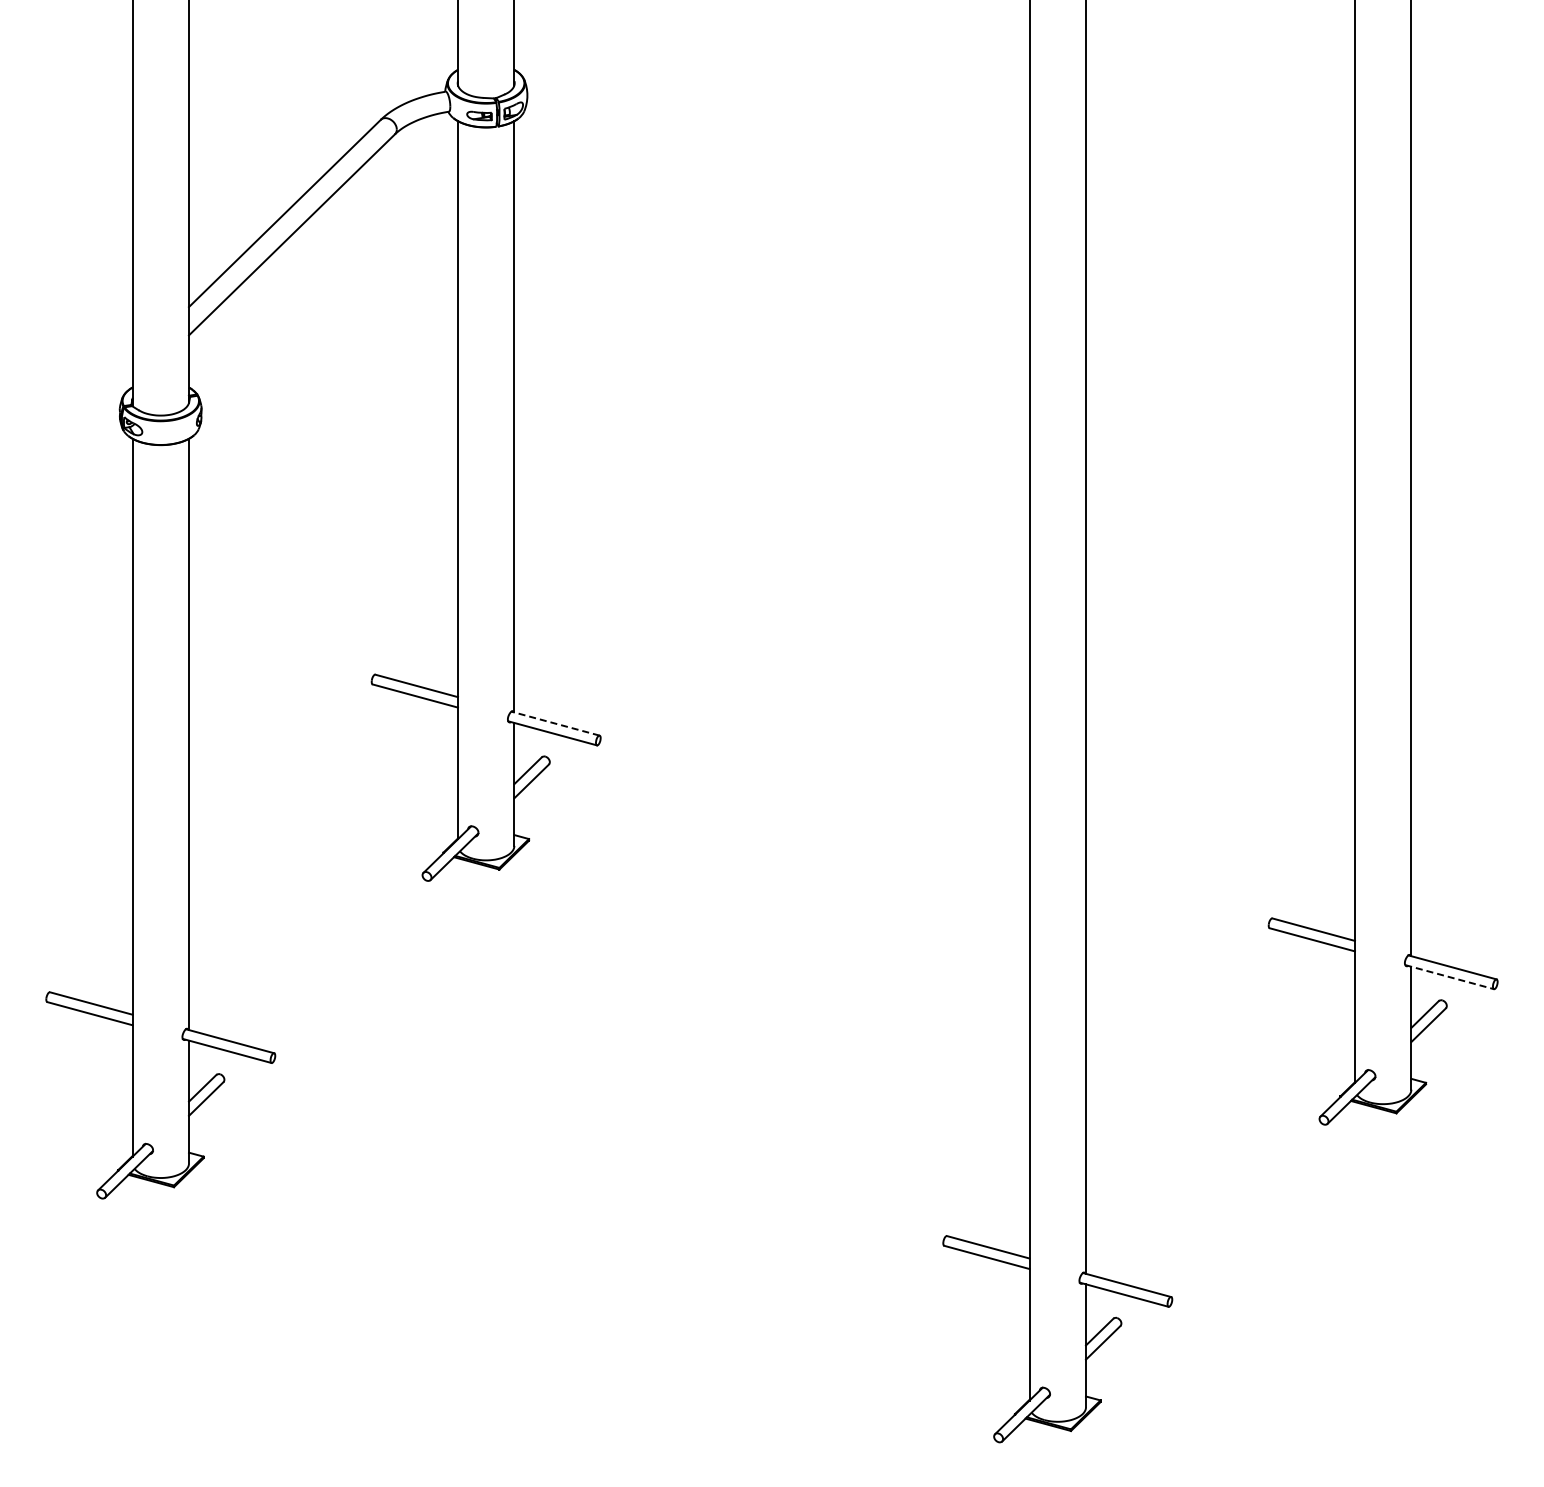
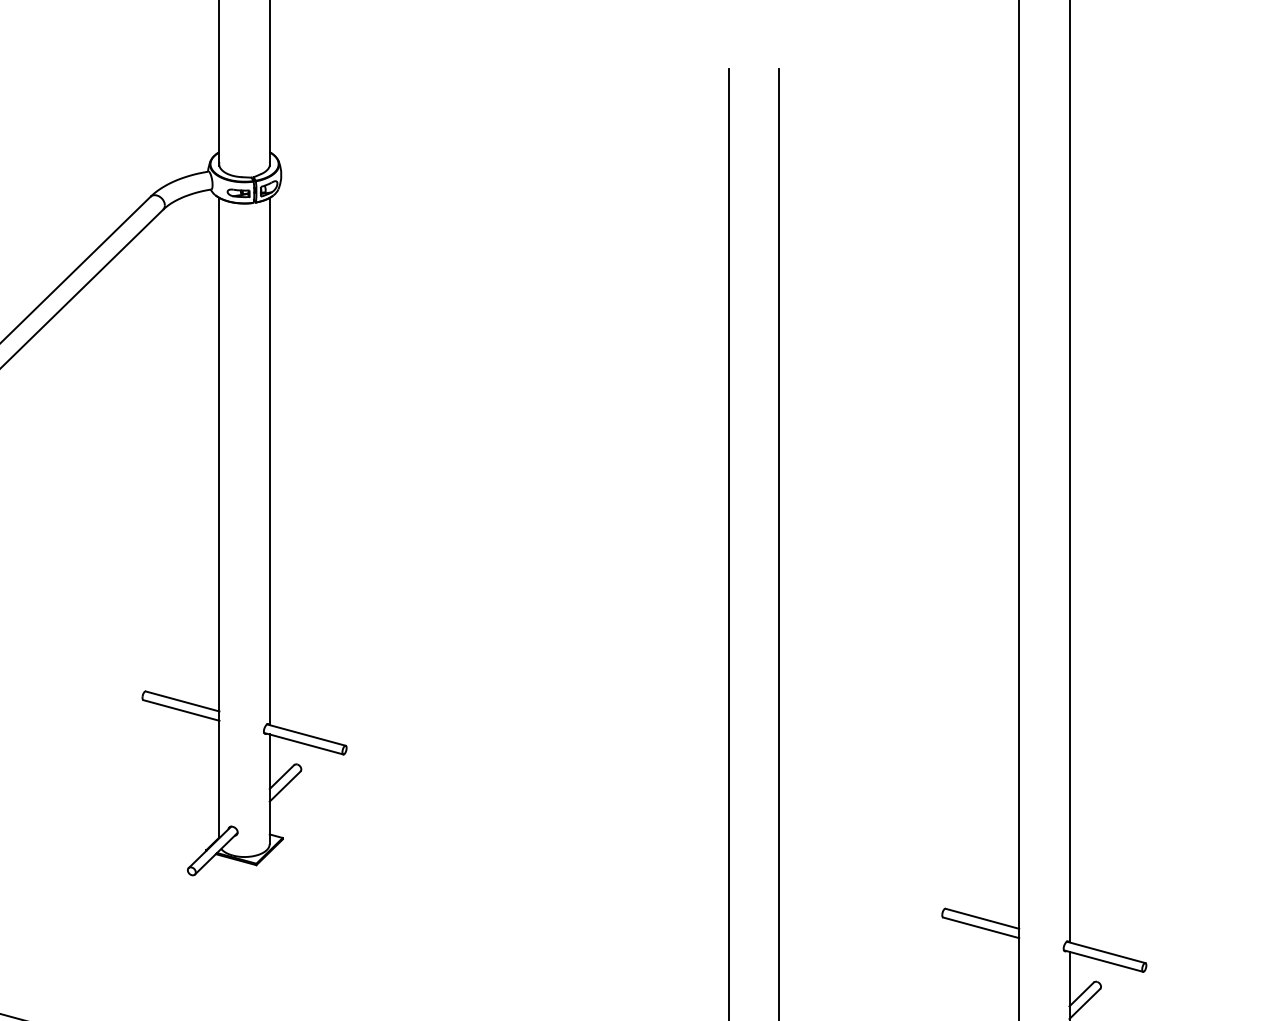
line: (555, 723) -> (306, 734), dashed -> solid
line: (1449, 977) -> (1103, 961), dashed -> solid

